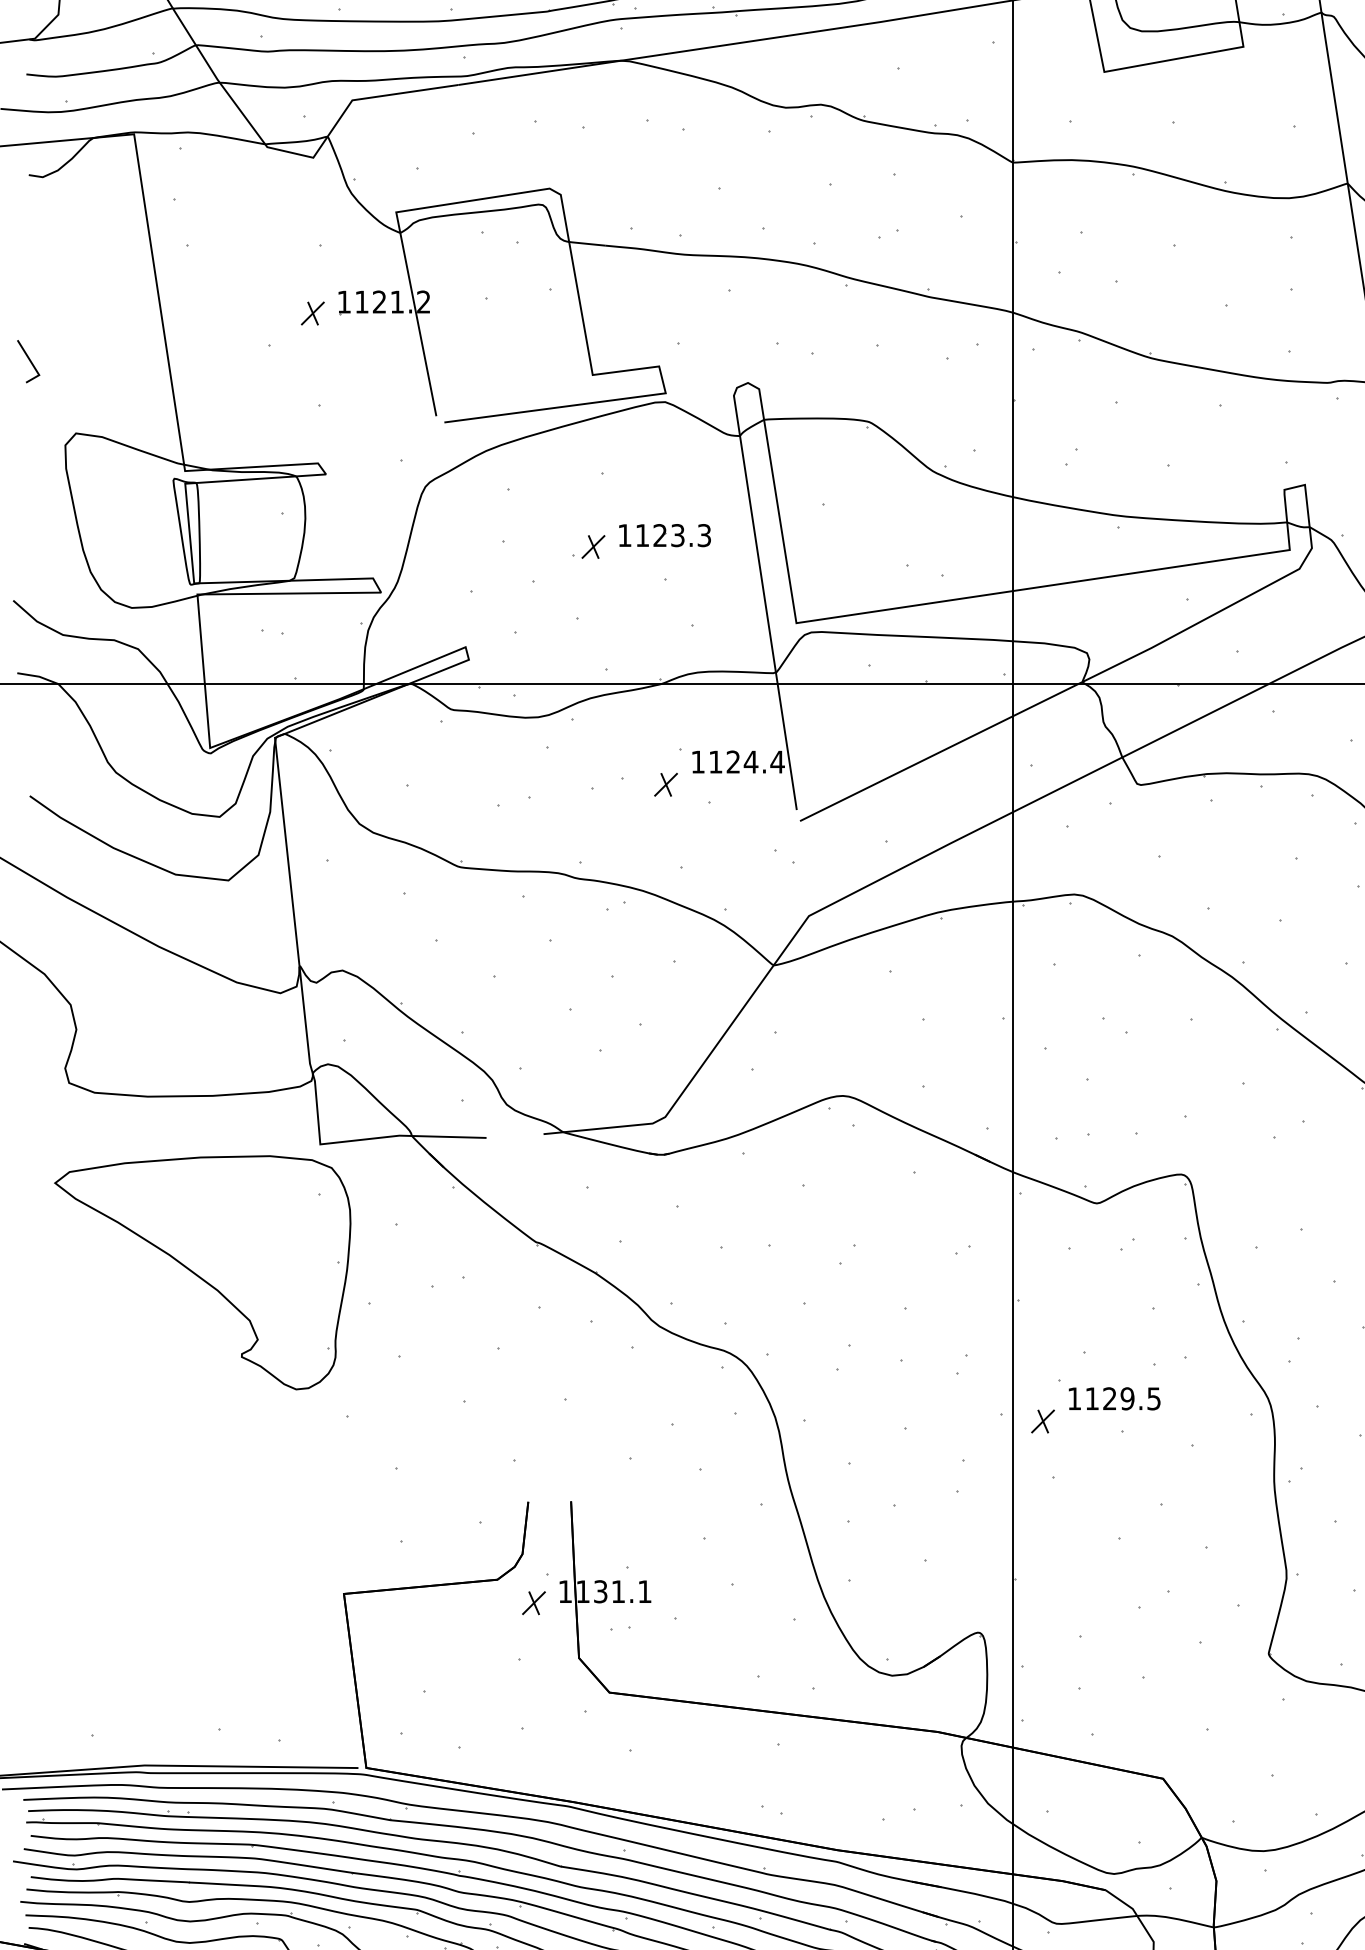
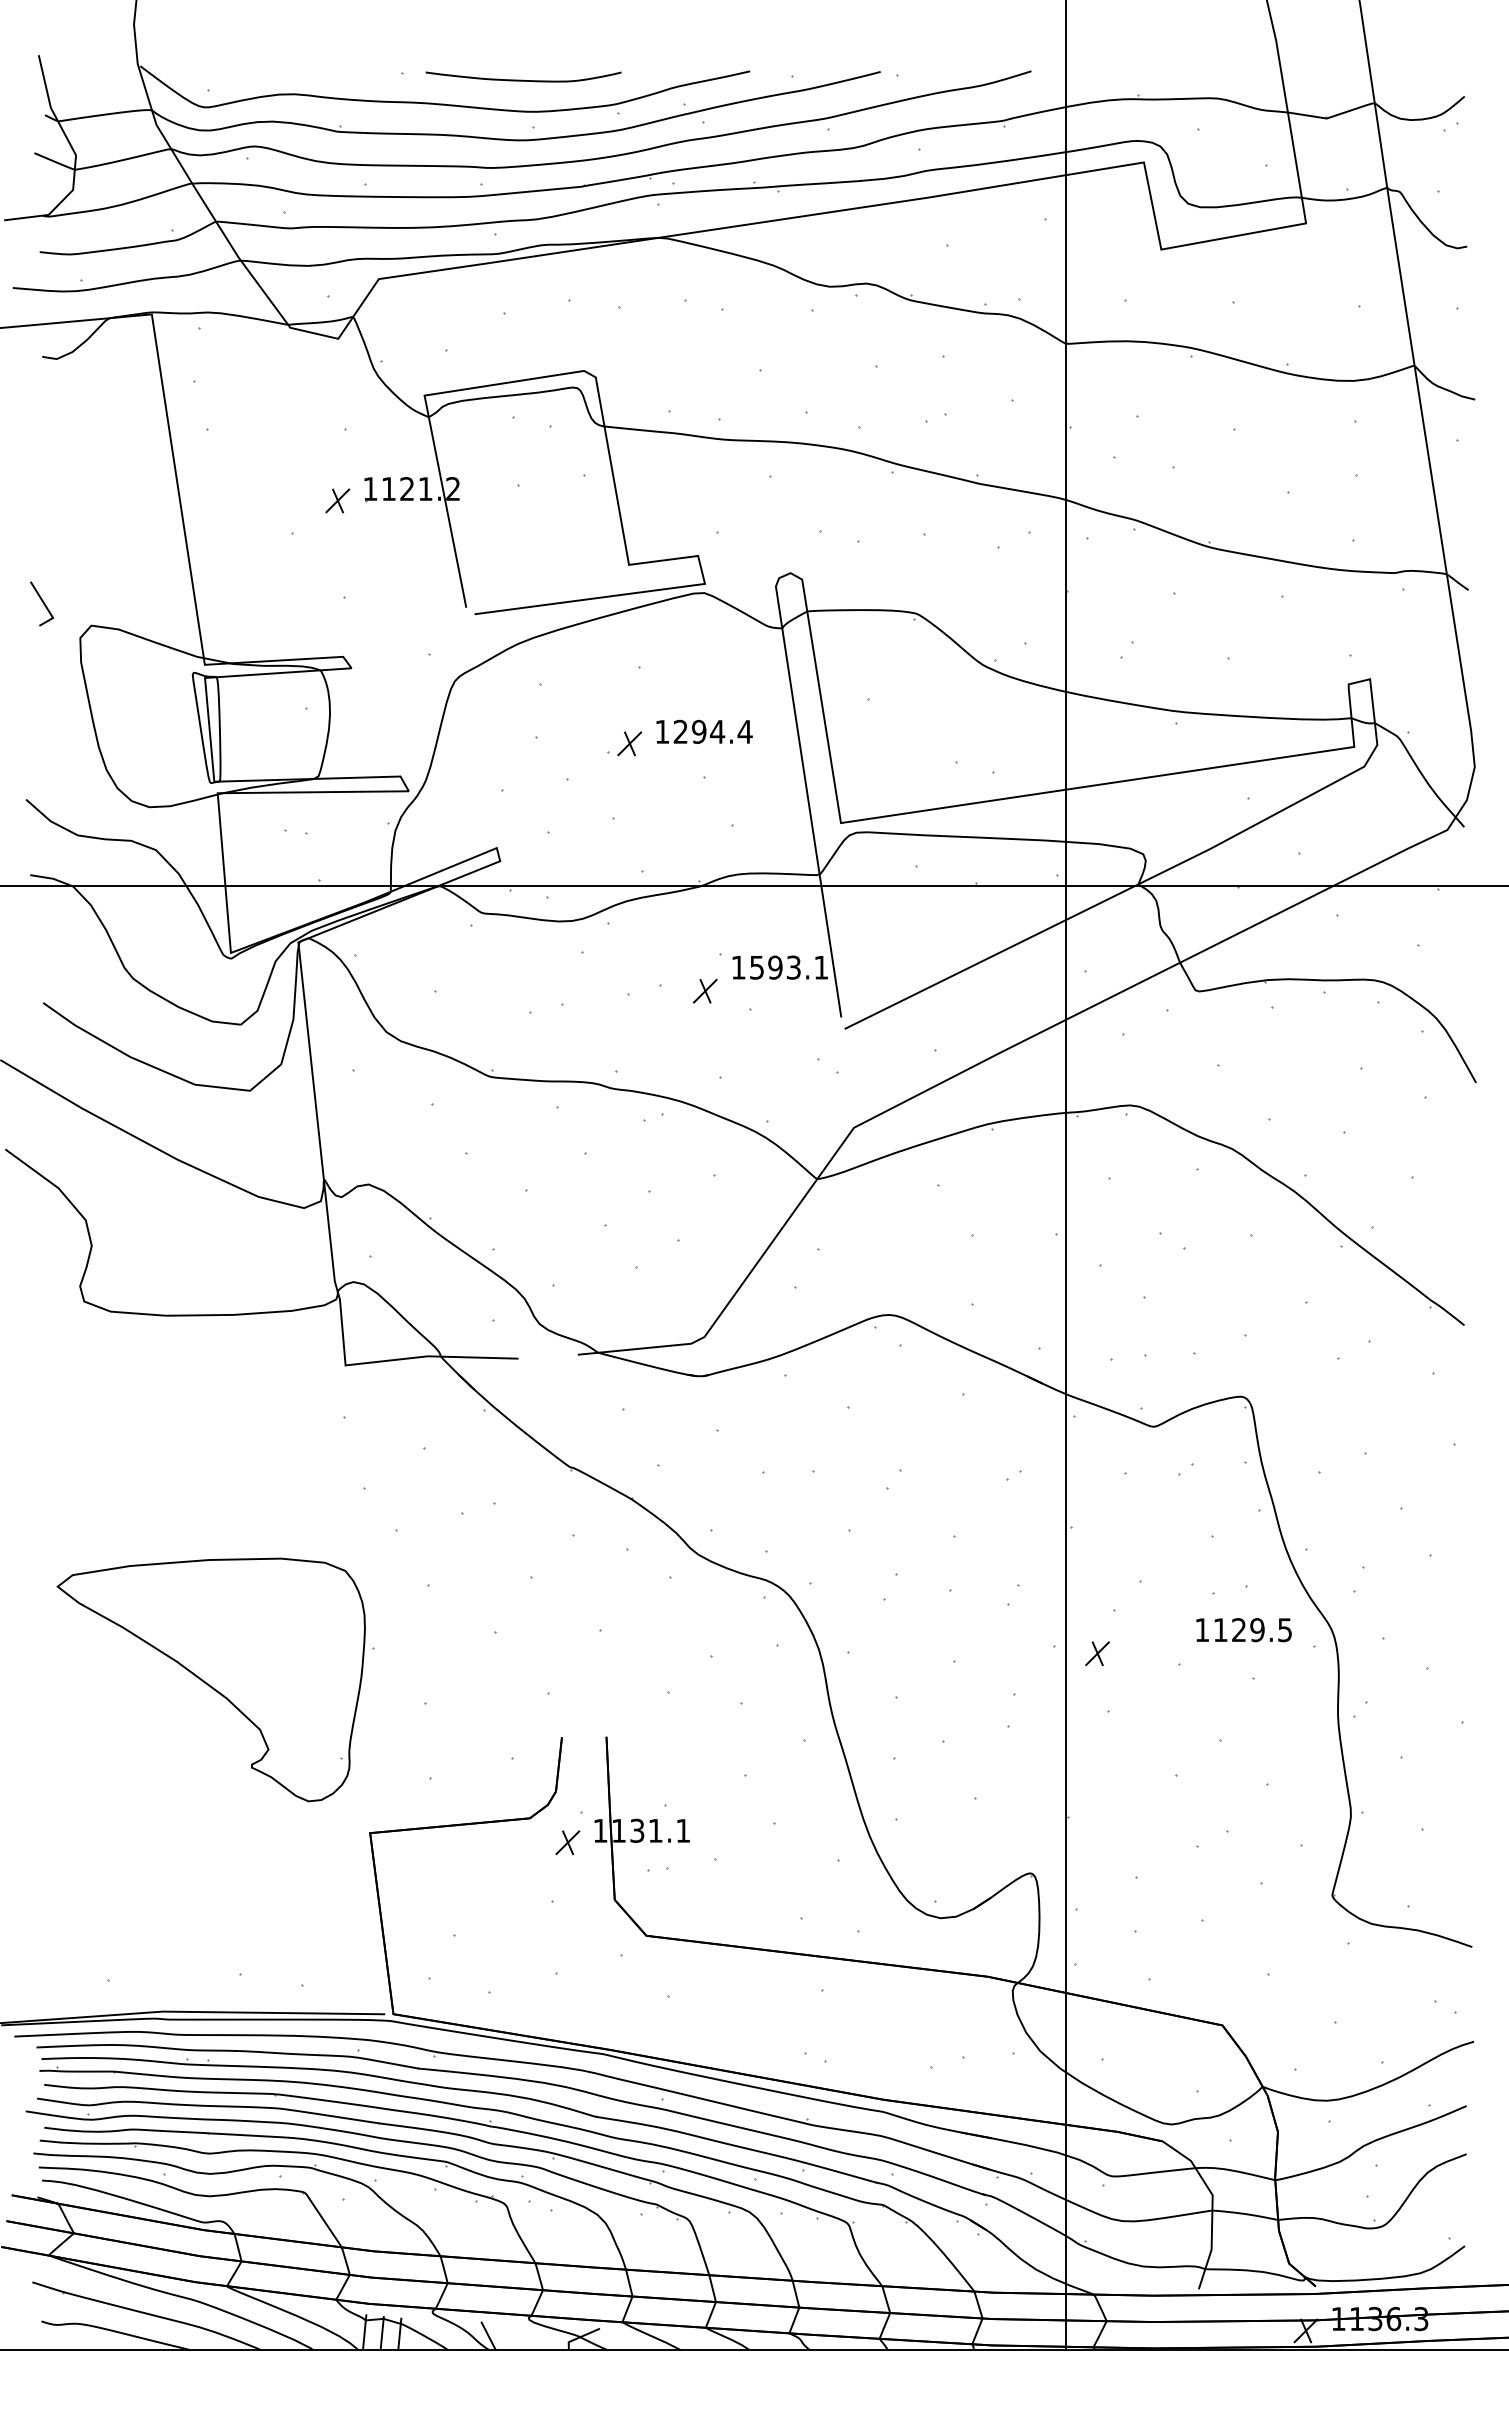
line: (29, 360) -> (42, 602), moved
text: (672, 535) -> (712, 731), 1123.3 -> 1294.4
text: (746, 761) -> (789, 967), 1124.4 -> 1593.1
part: (202, 1272) -> (210, 1679), moved
text: (1114, 1399) -> (1243, 1630), moved

